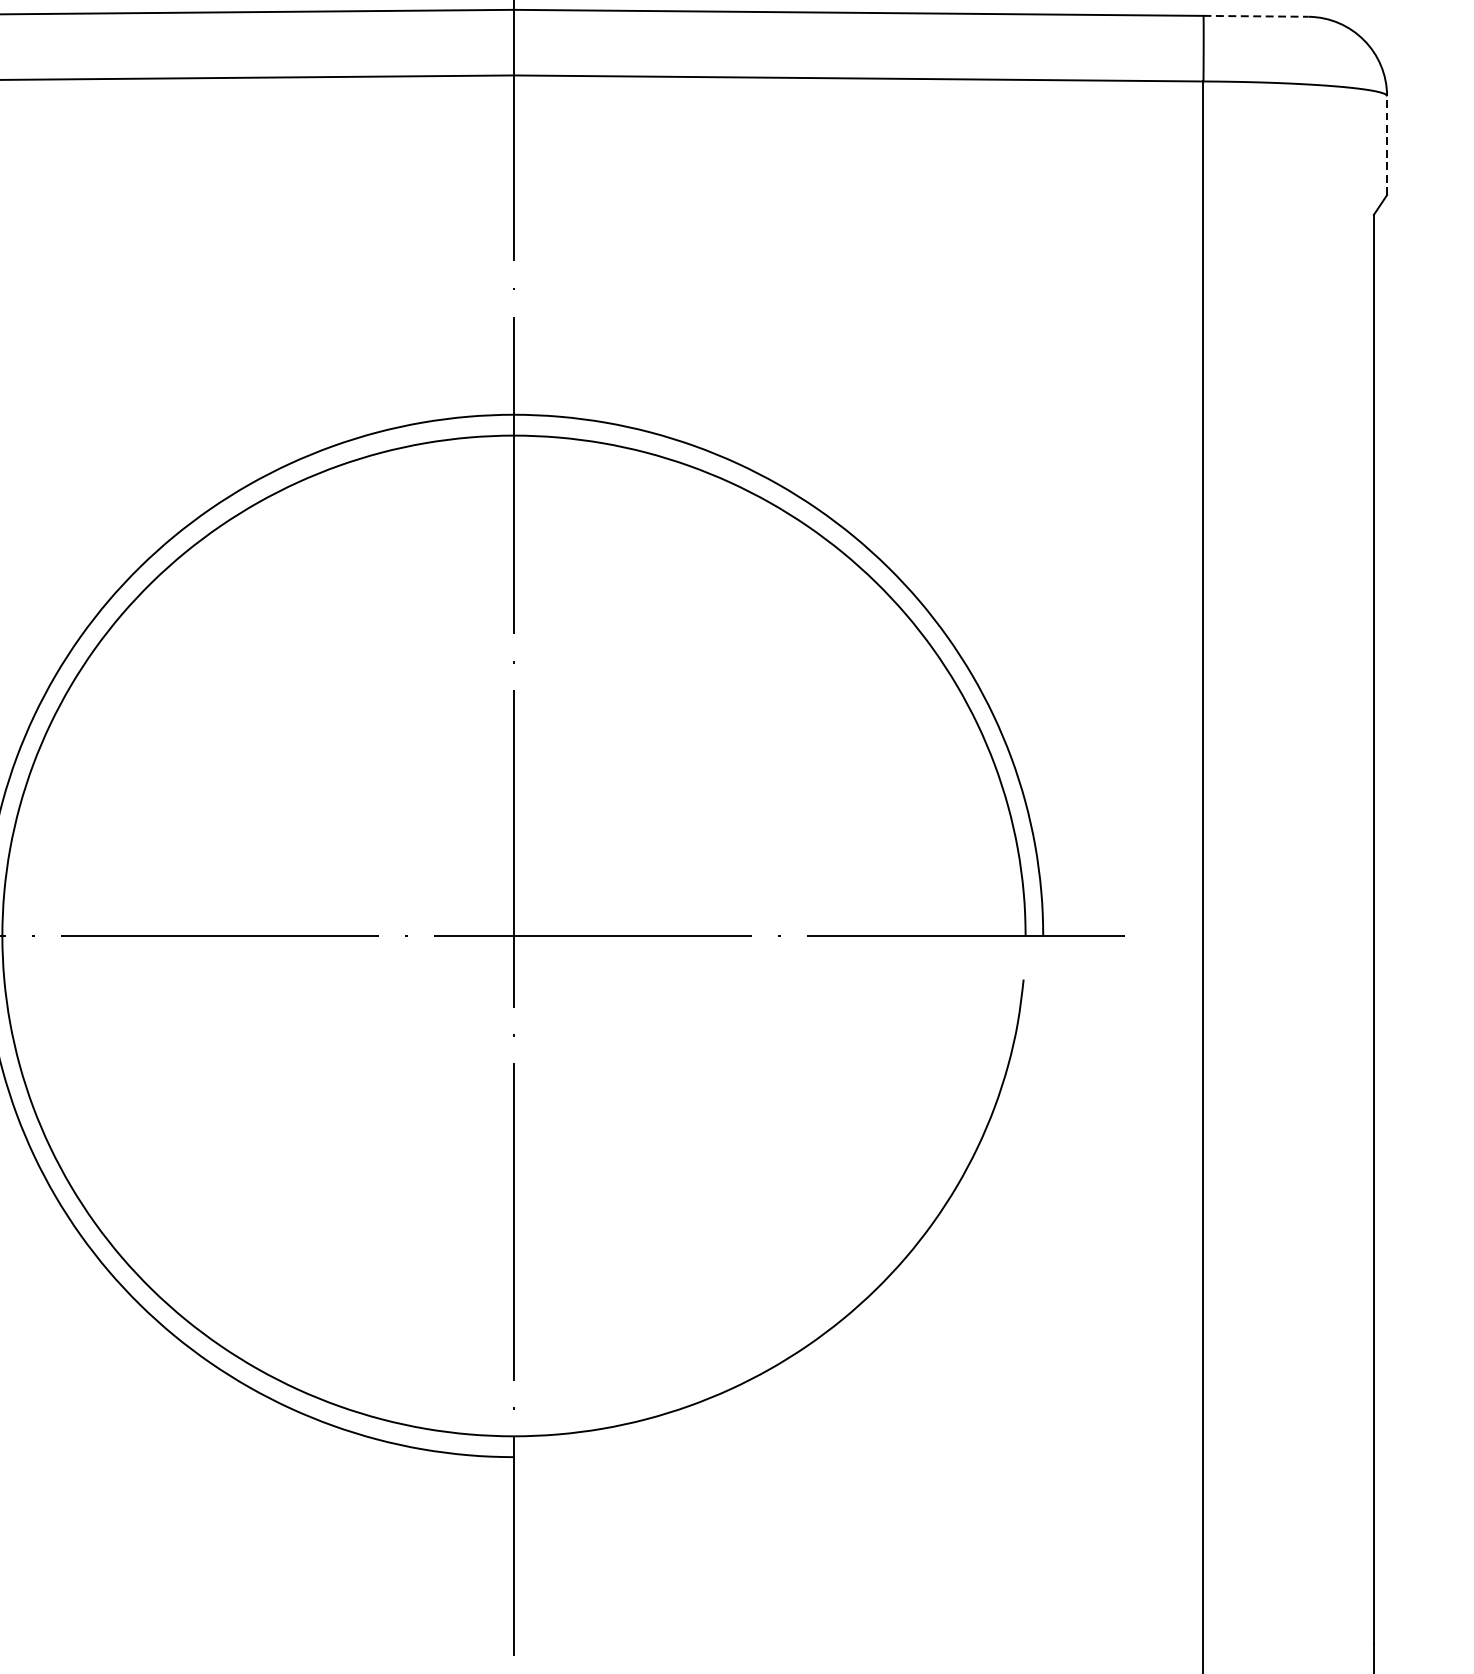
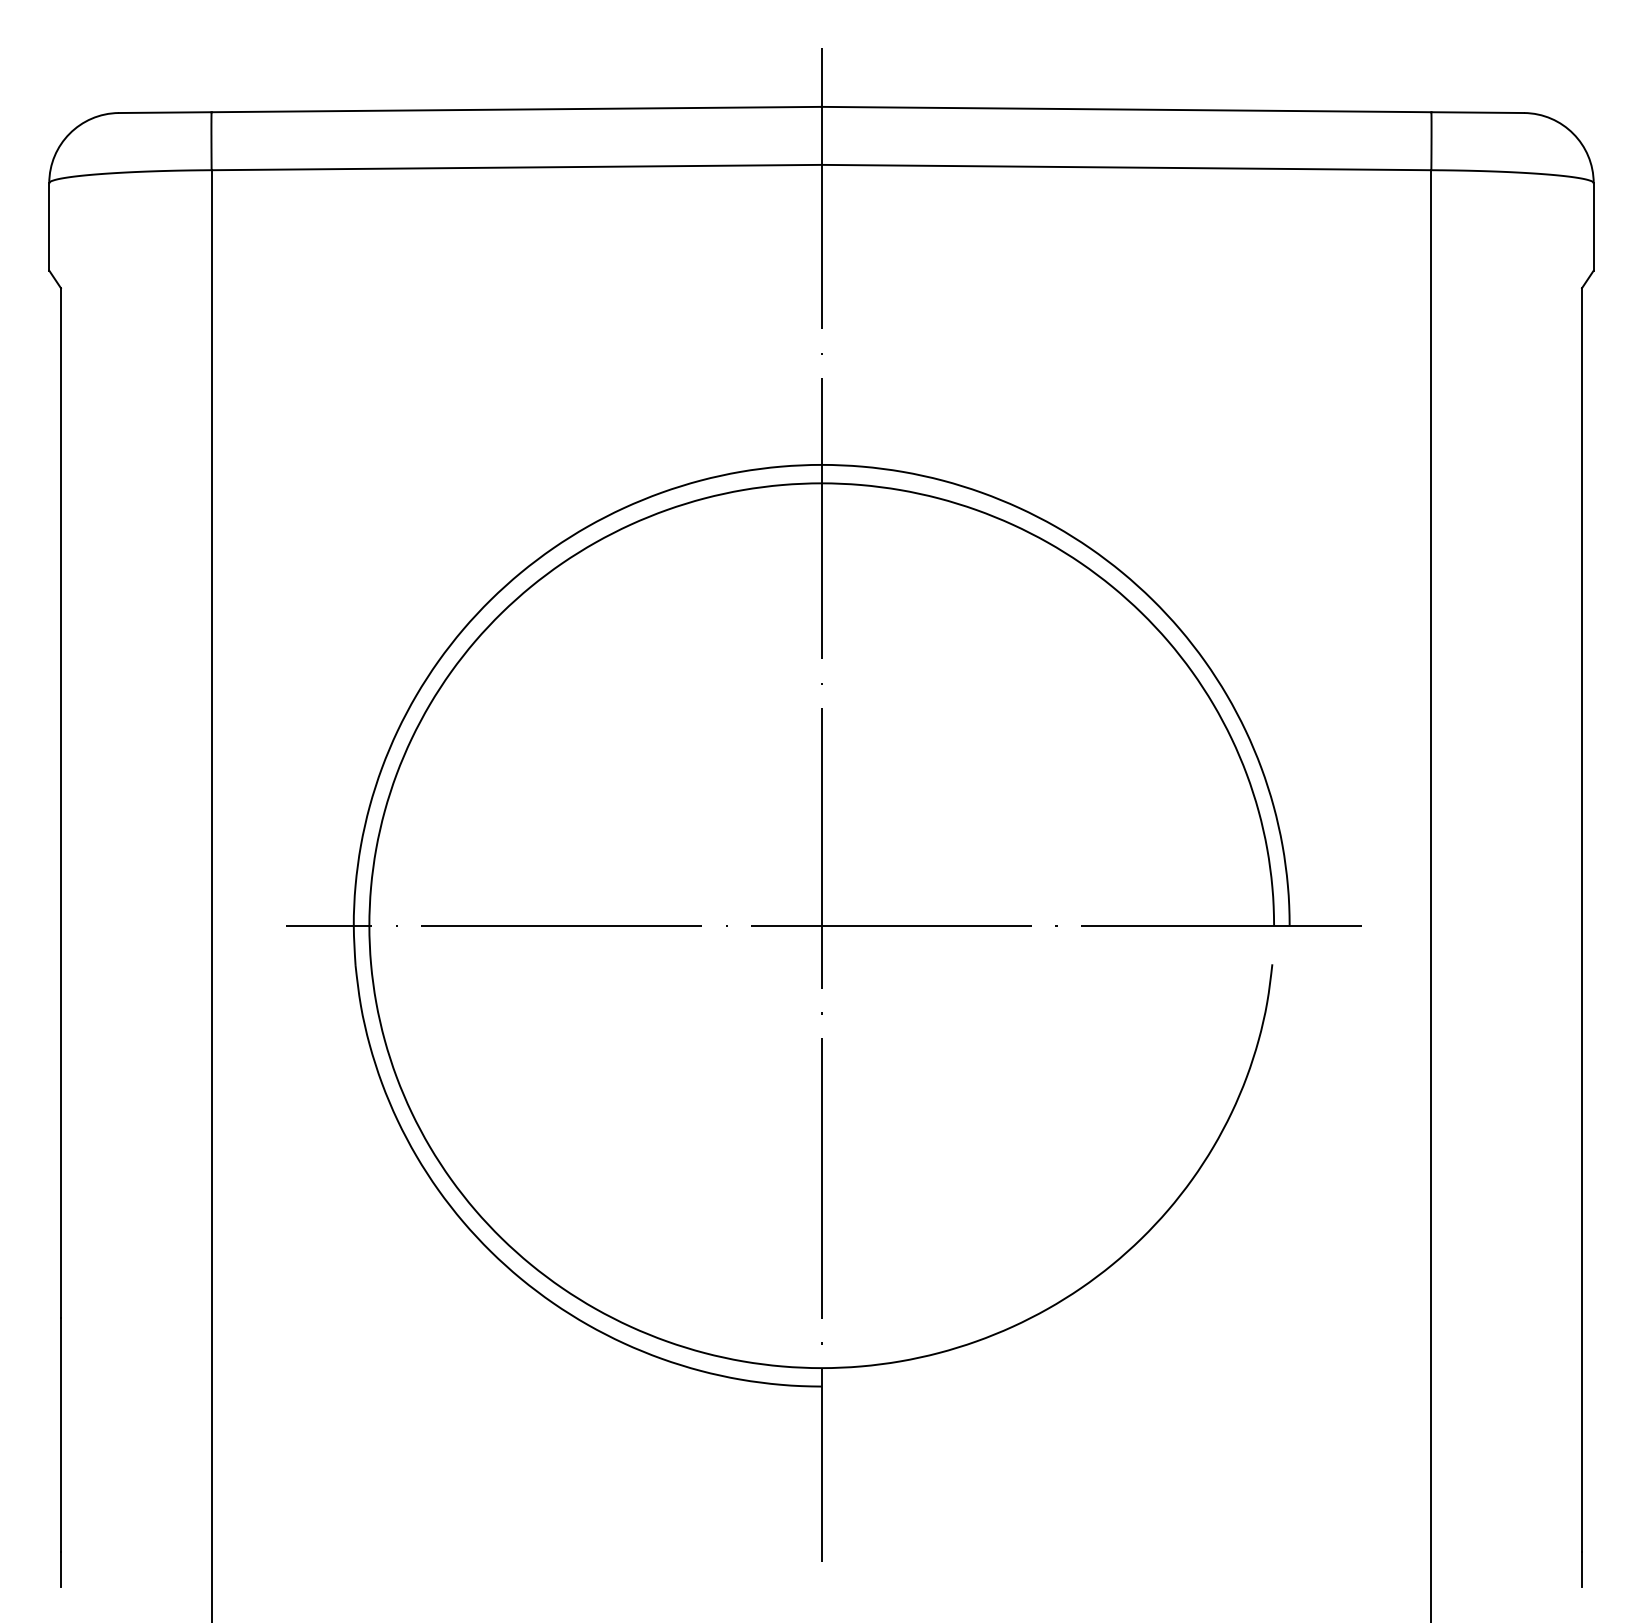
line: (1256, 16) -> (1478, 112), dashed -> solid
line: (1386, 145) -> (1593, 226), dashed -> solid

